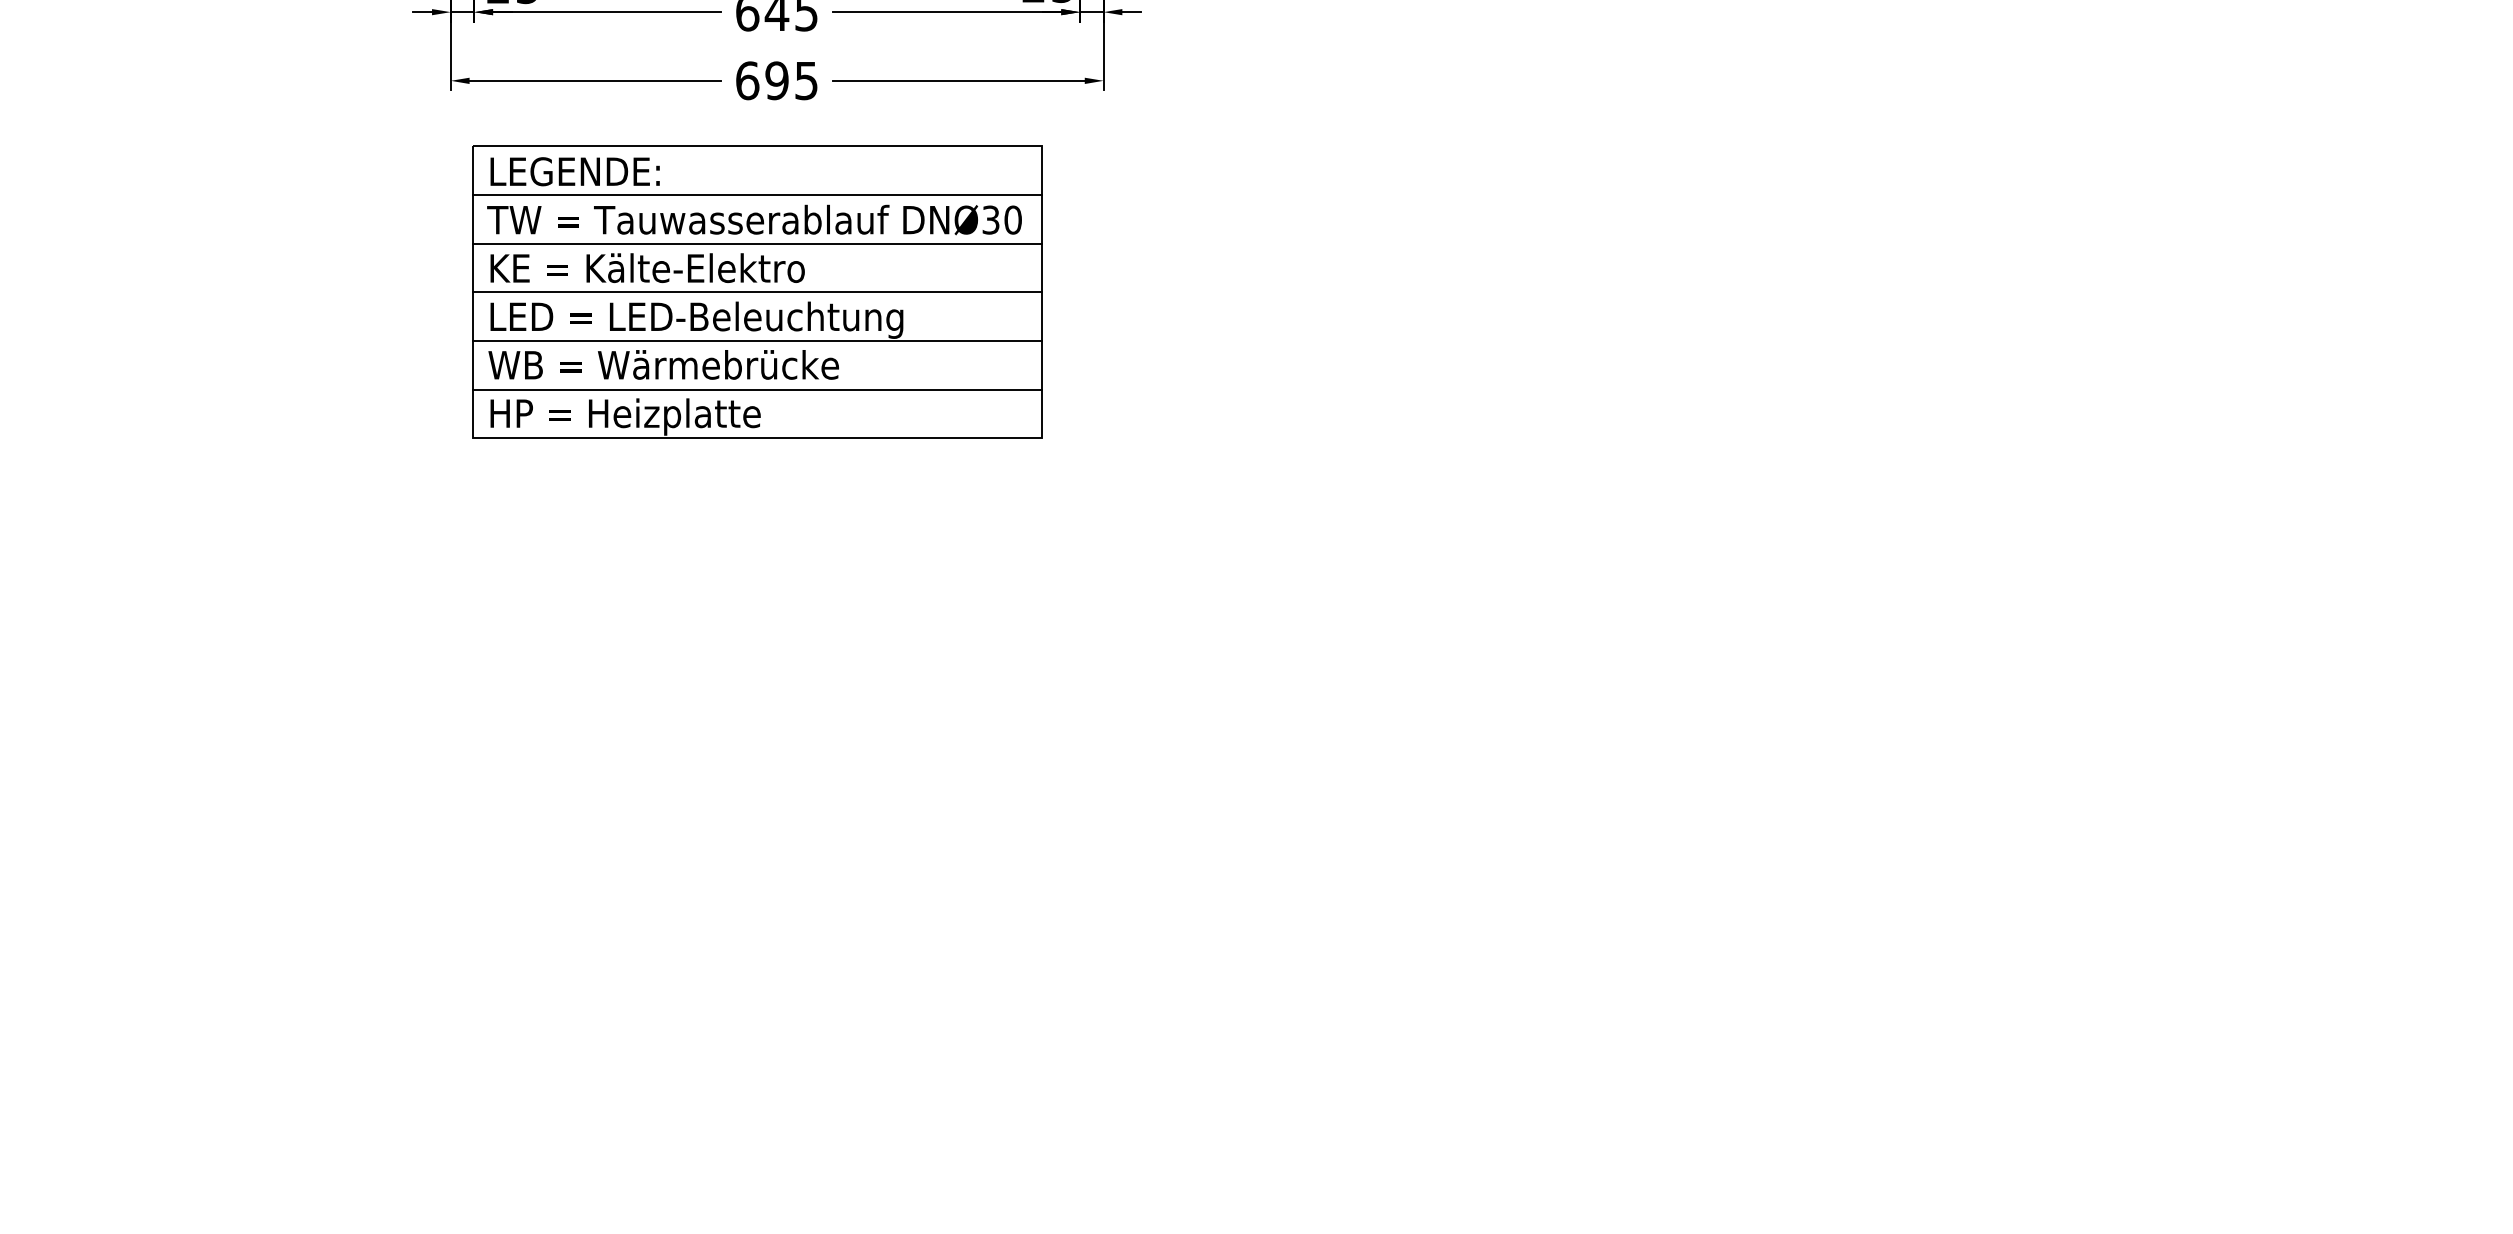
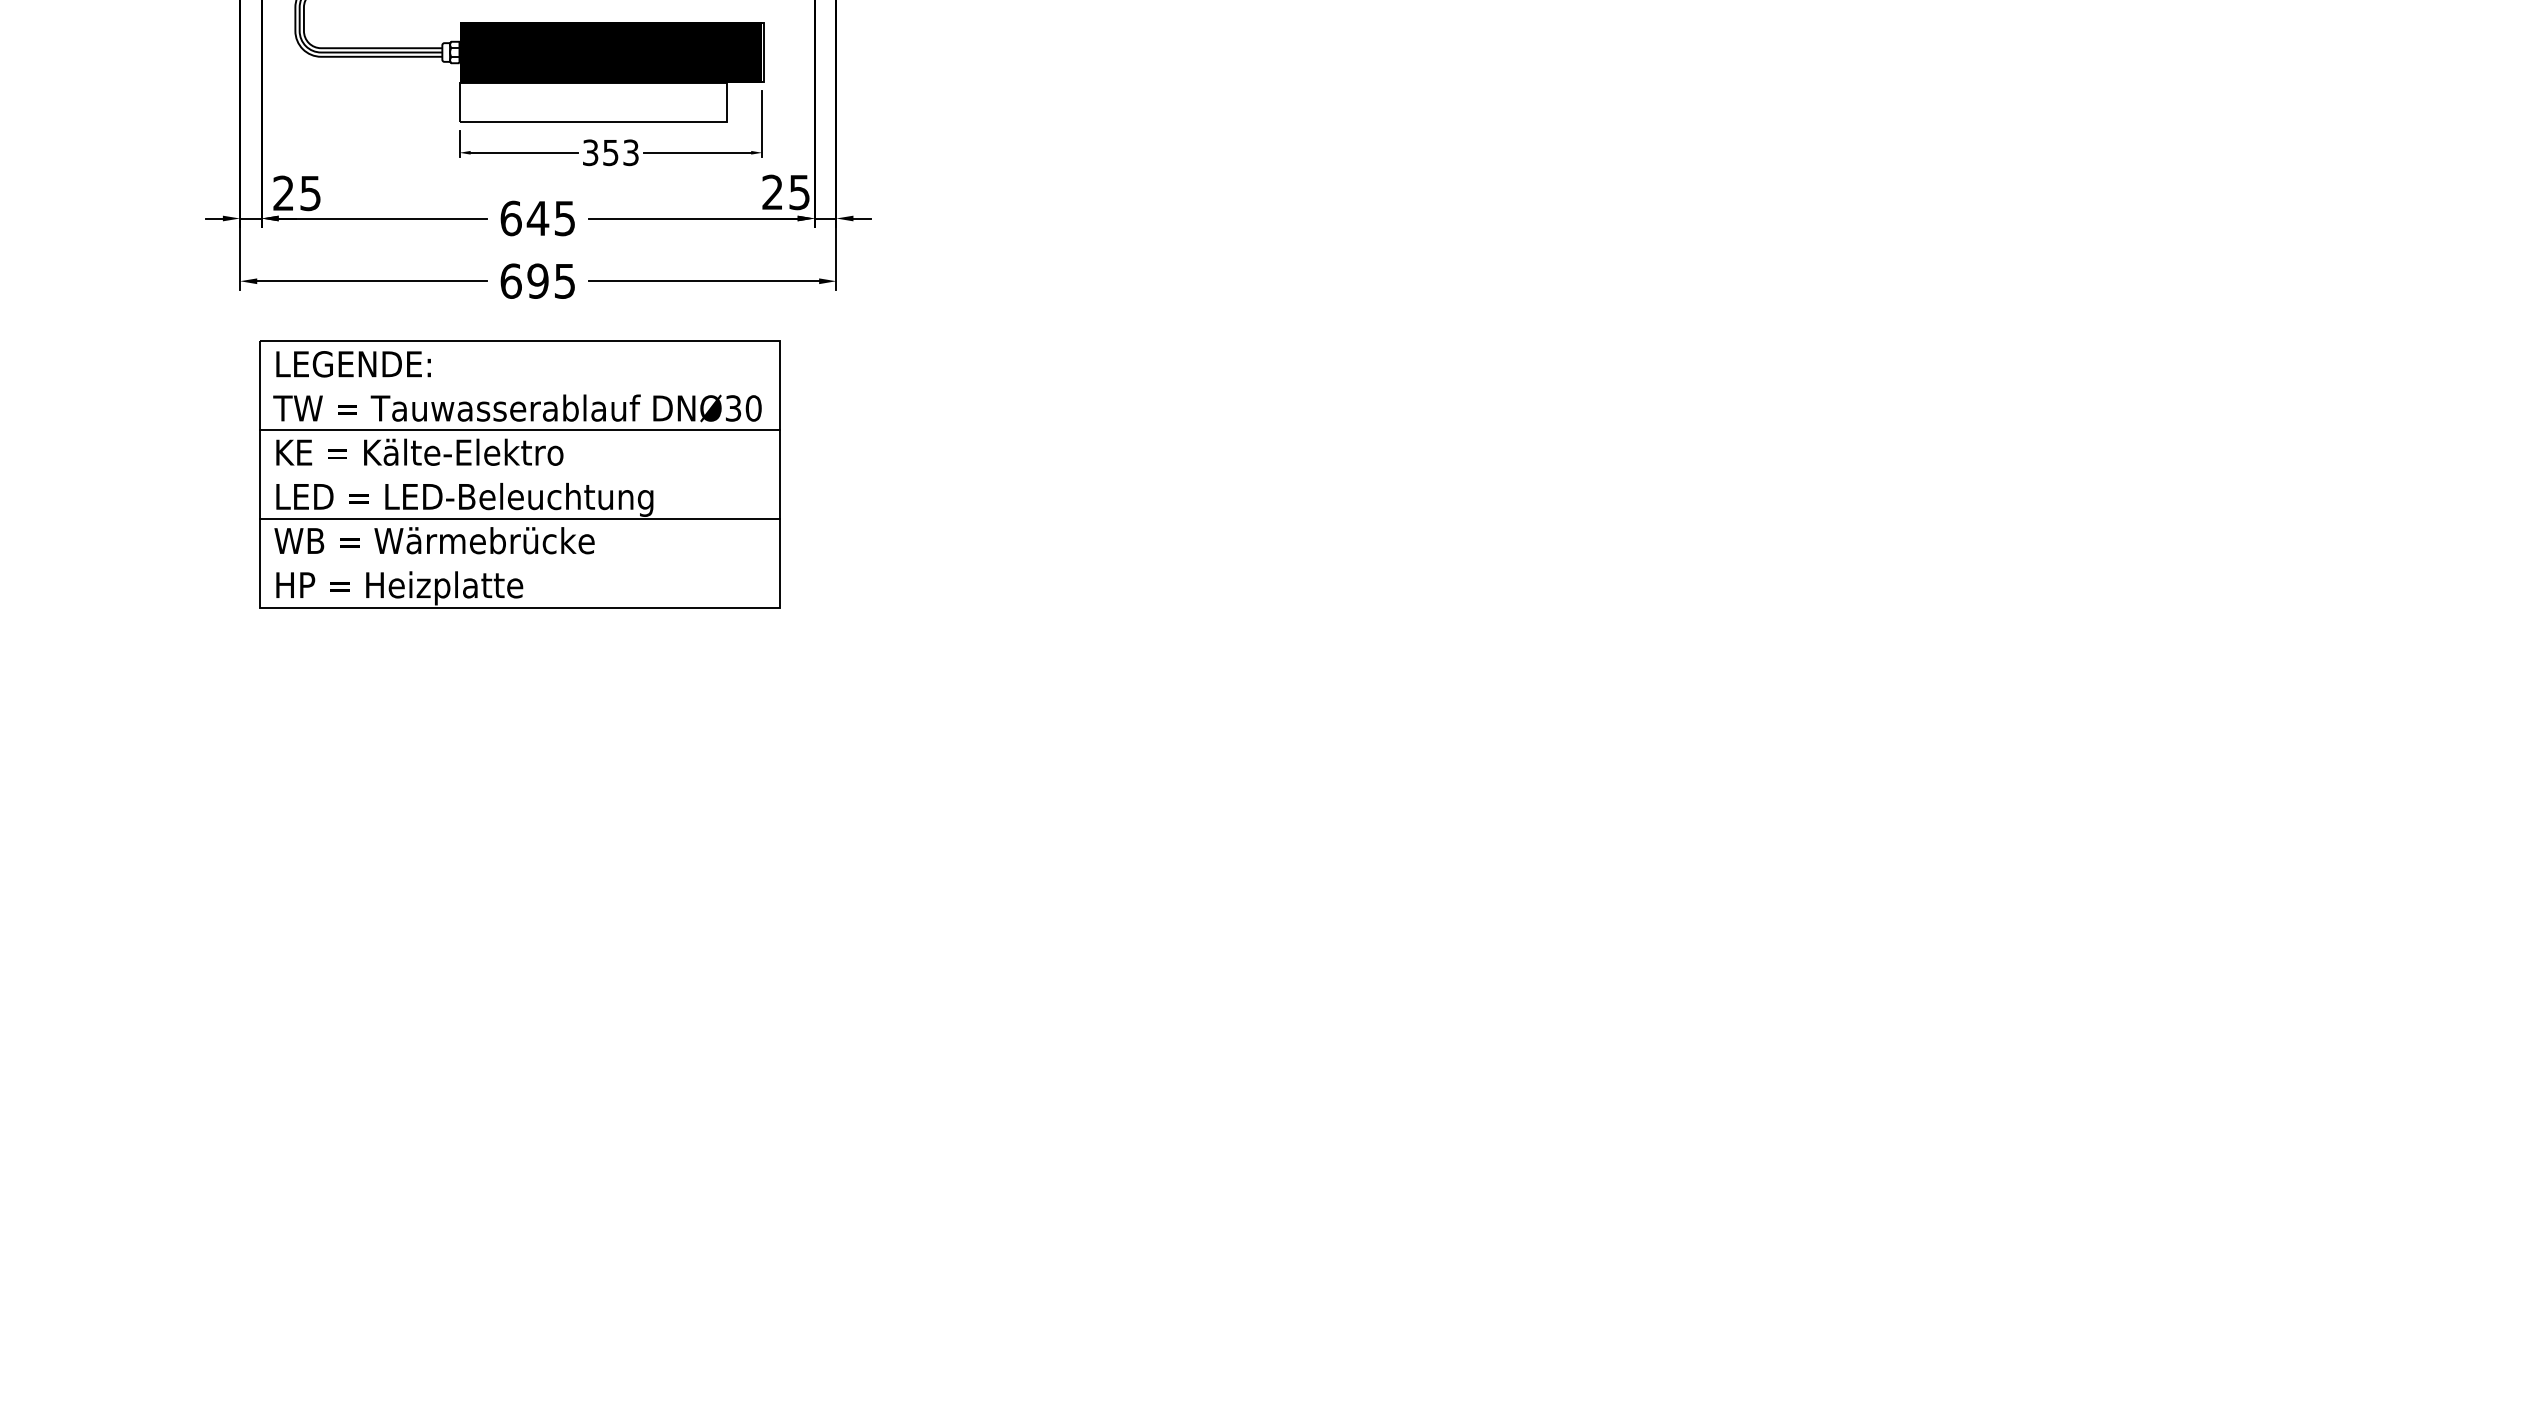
line: (756, 194) -> (519, 385), removed
line: (756, 292) -> (519, 474), removed
line: (756, 389) -> (519, 563), removed

